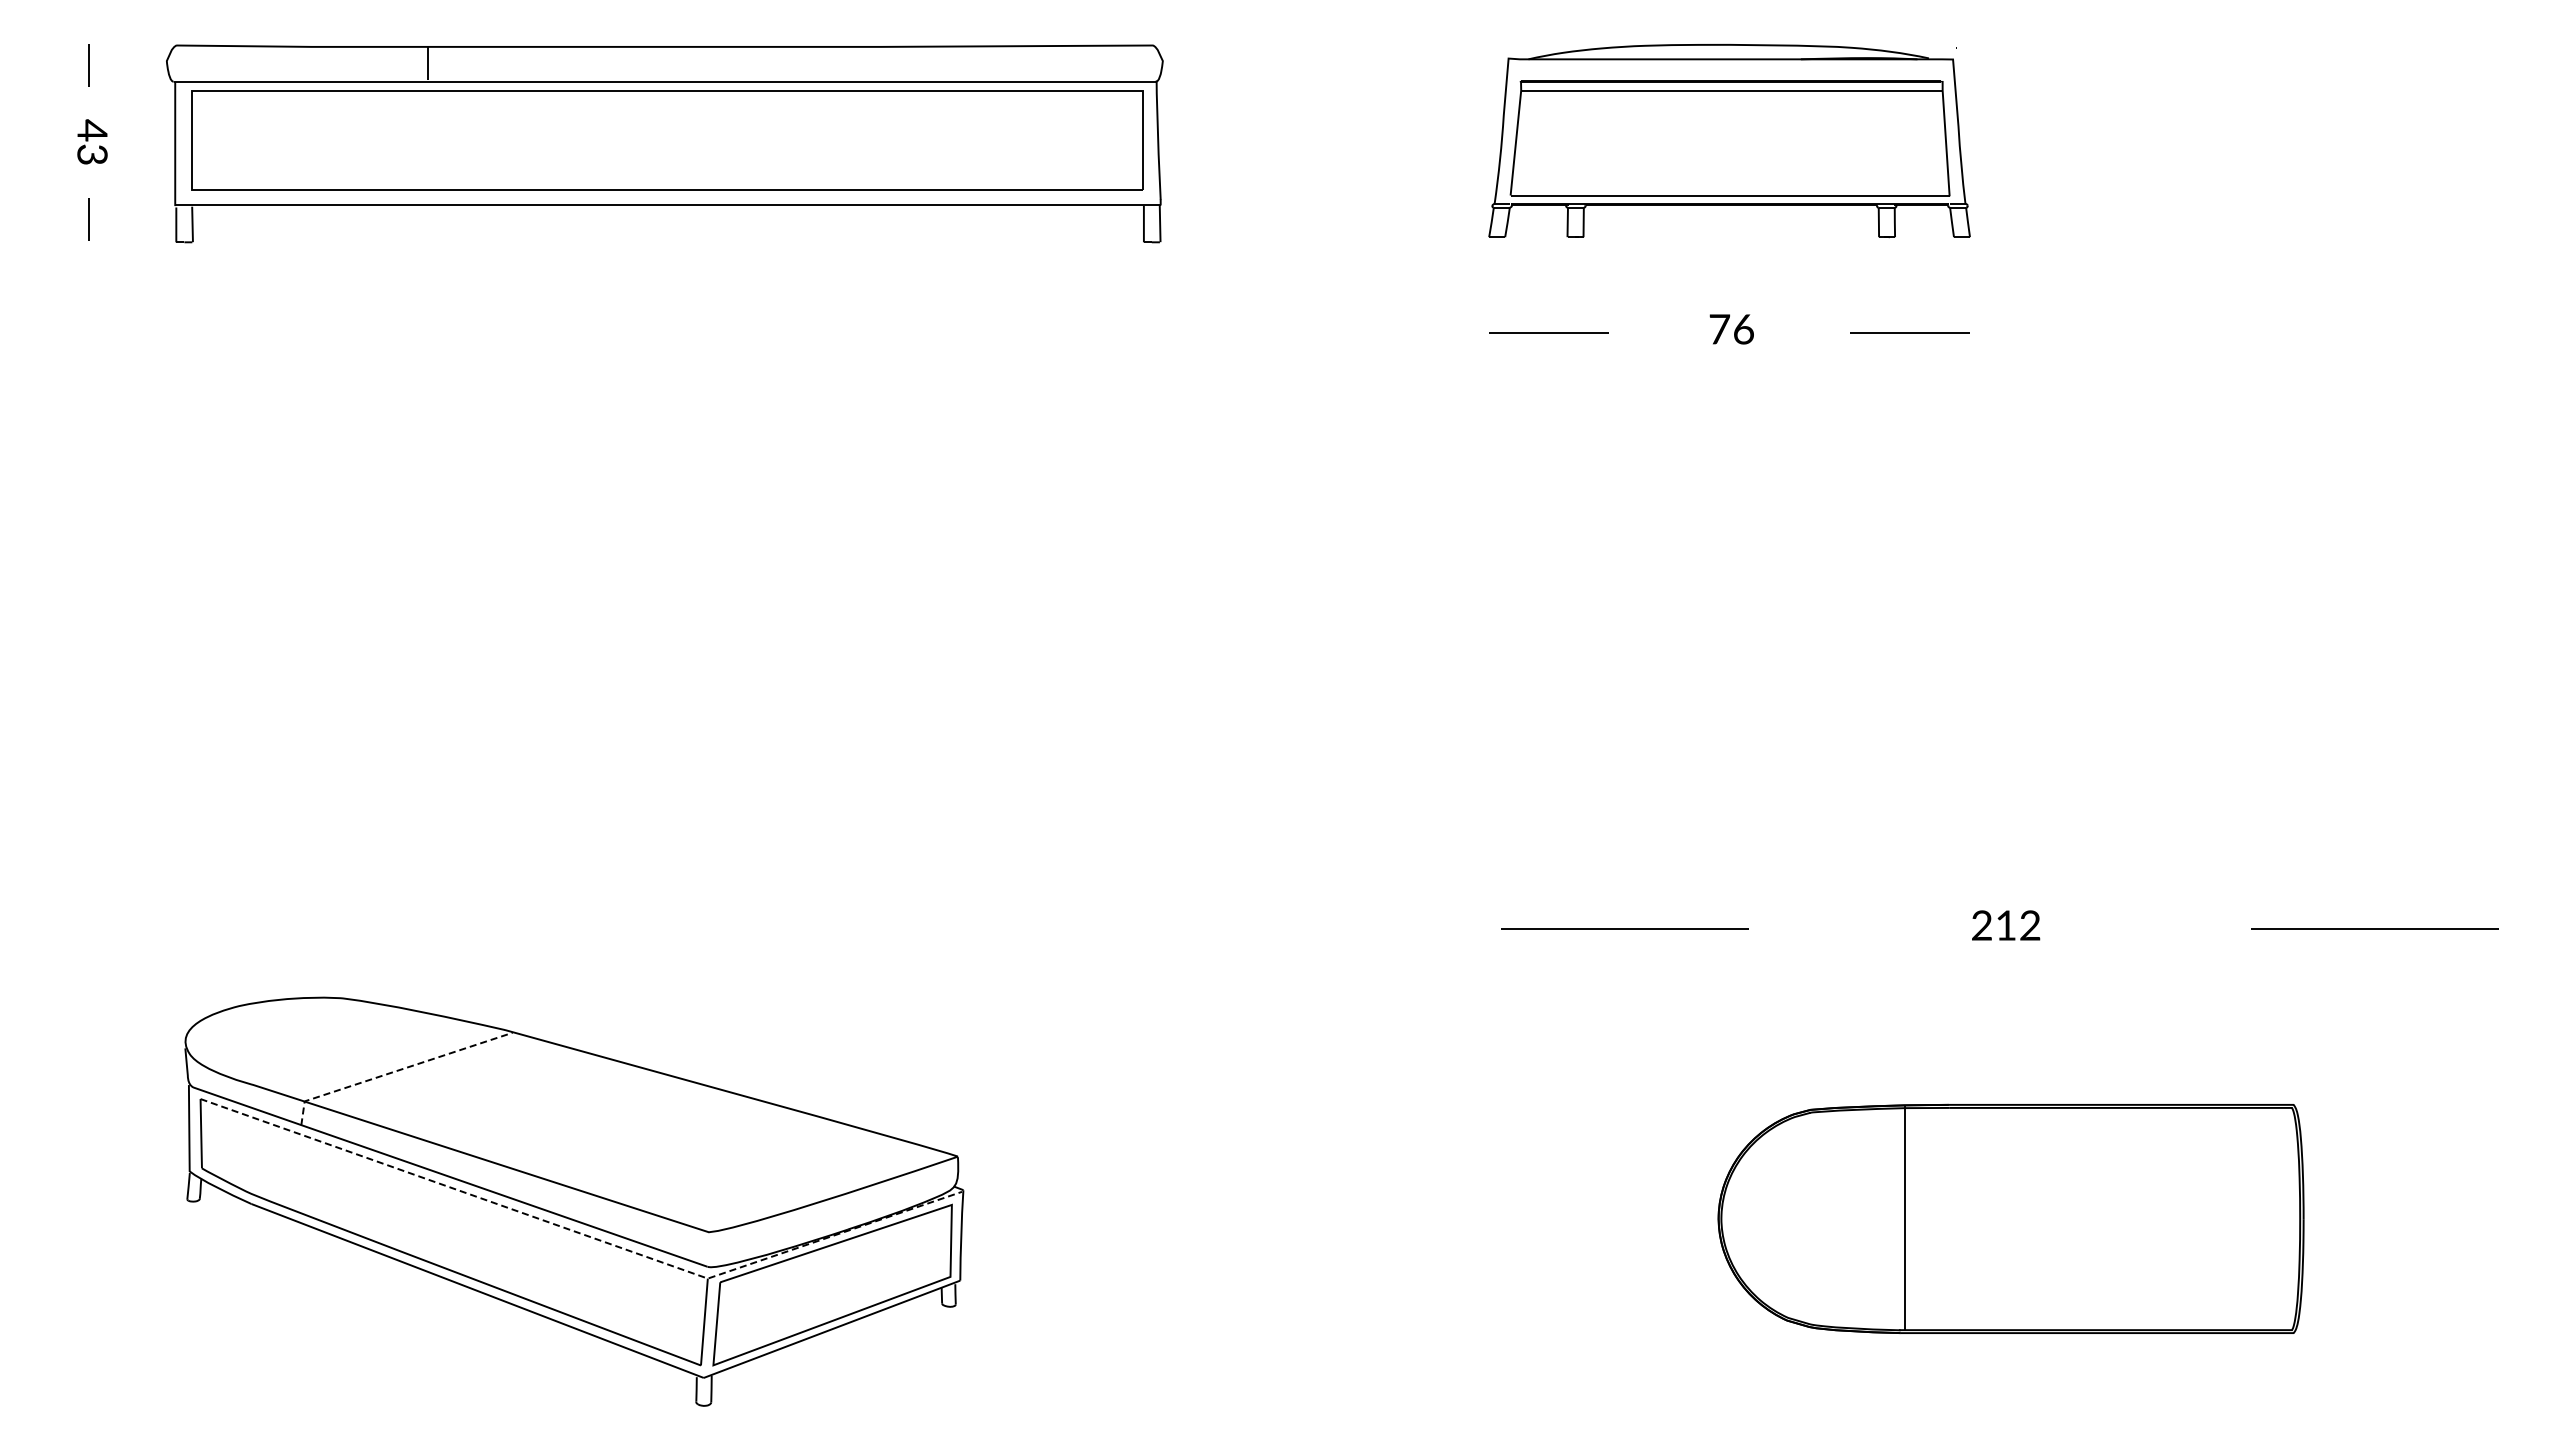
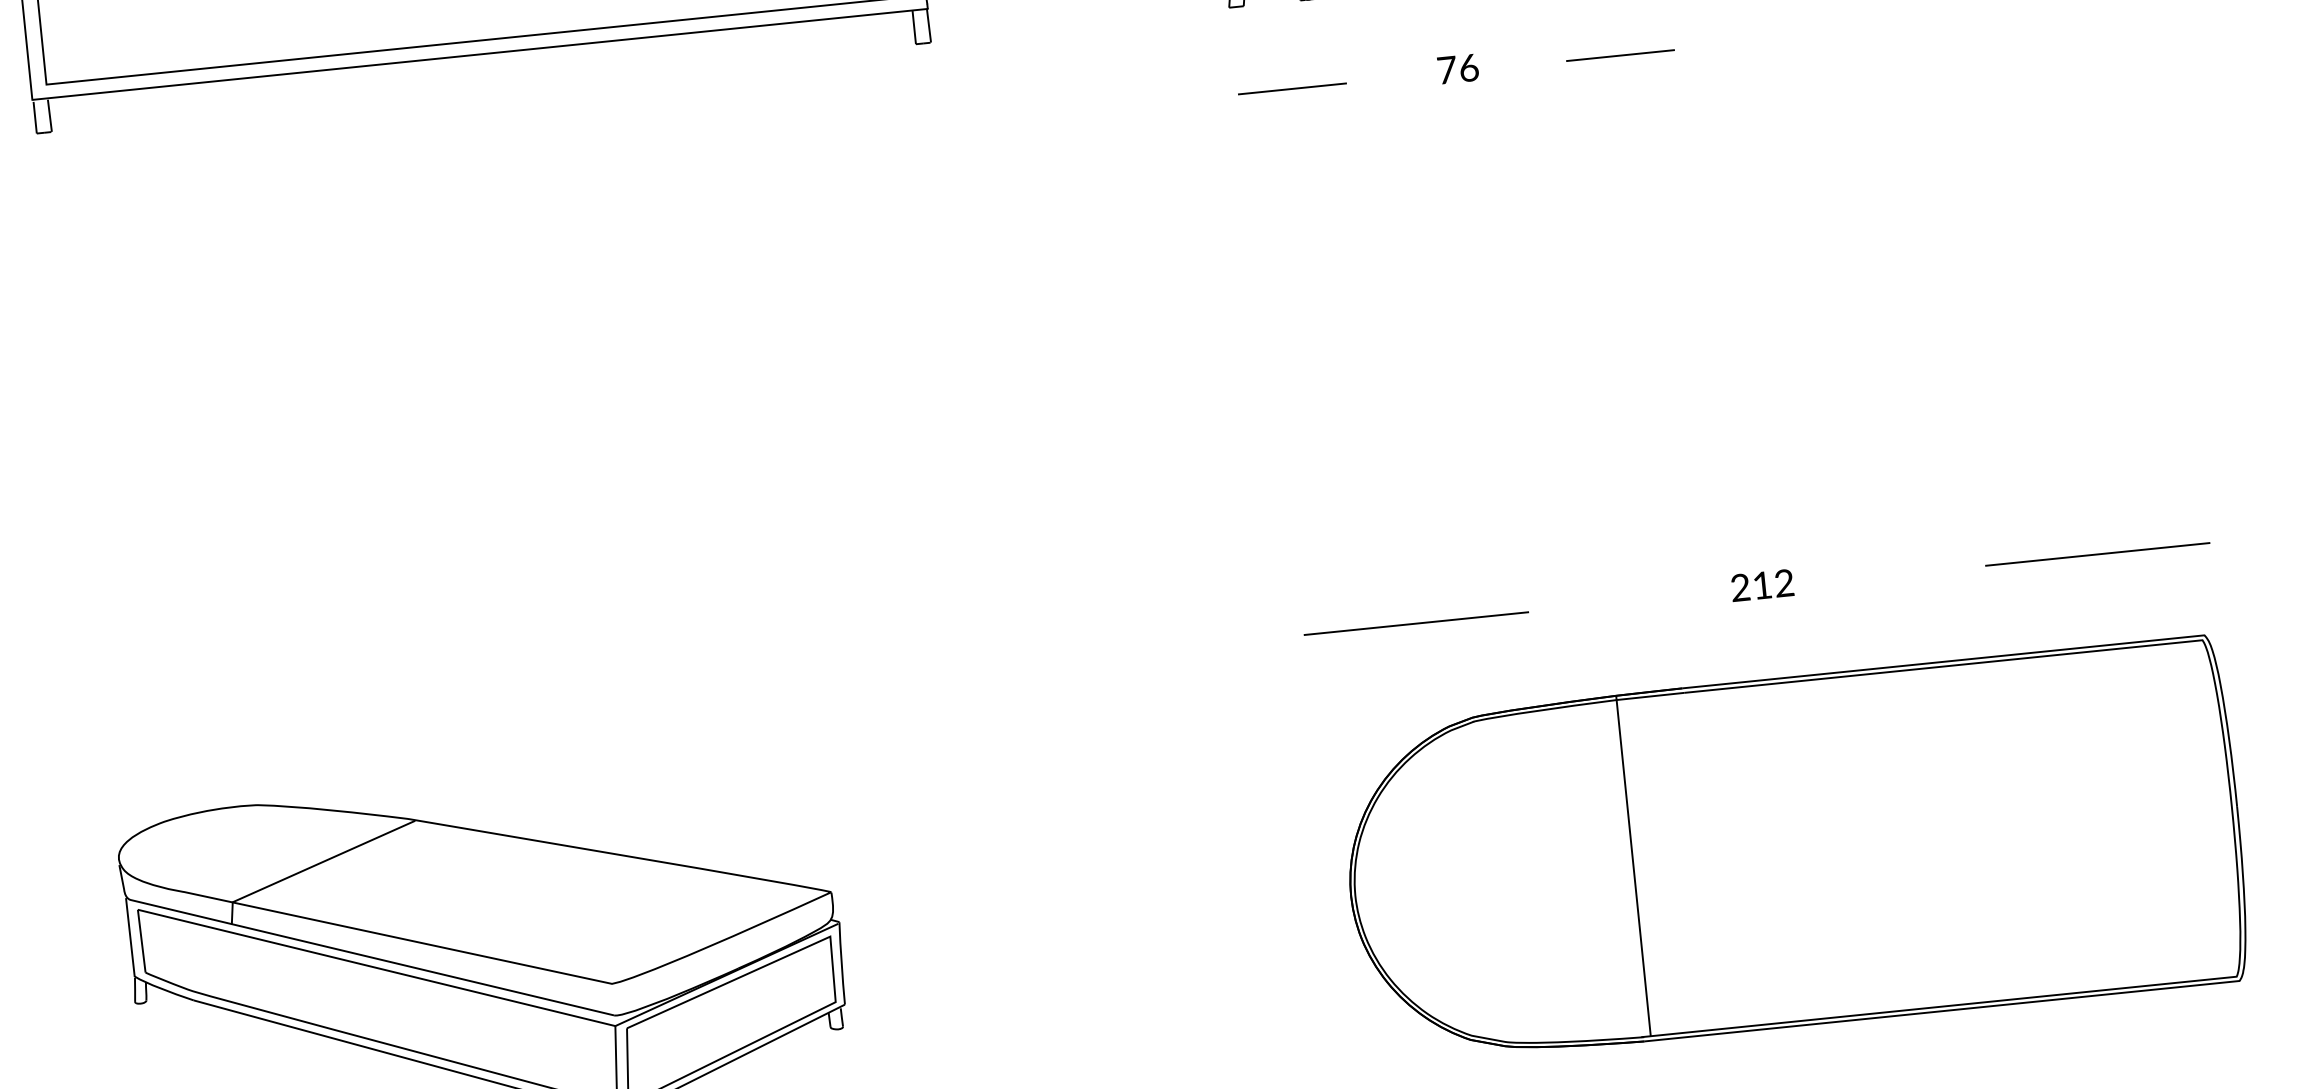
line: (396, 1071) -> (313, 866), dashed -> solid
part: (2010, 1218) -> (1793, 851), size x1.67
line: (581, 1233) -> (496, 996), dashed -> solid

